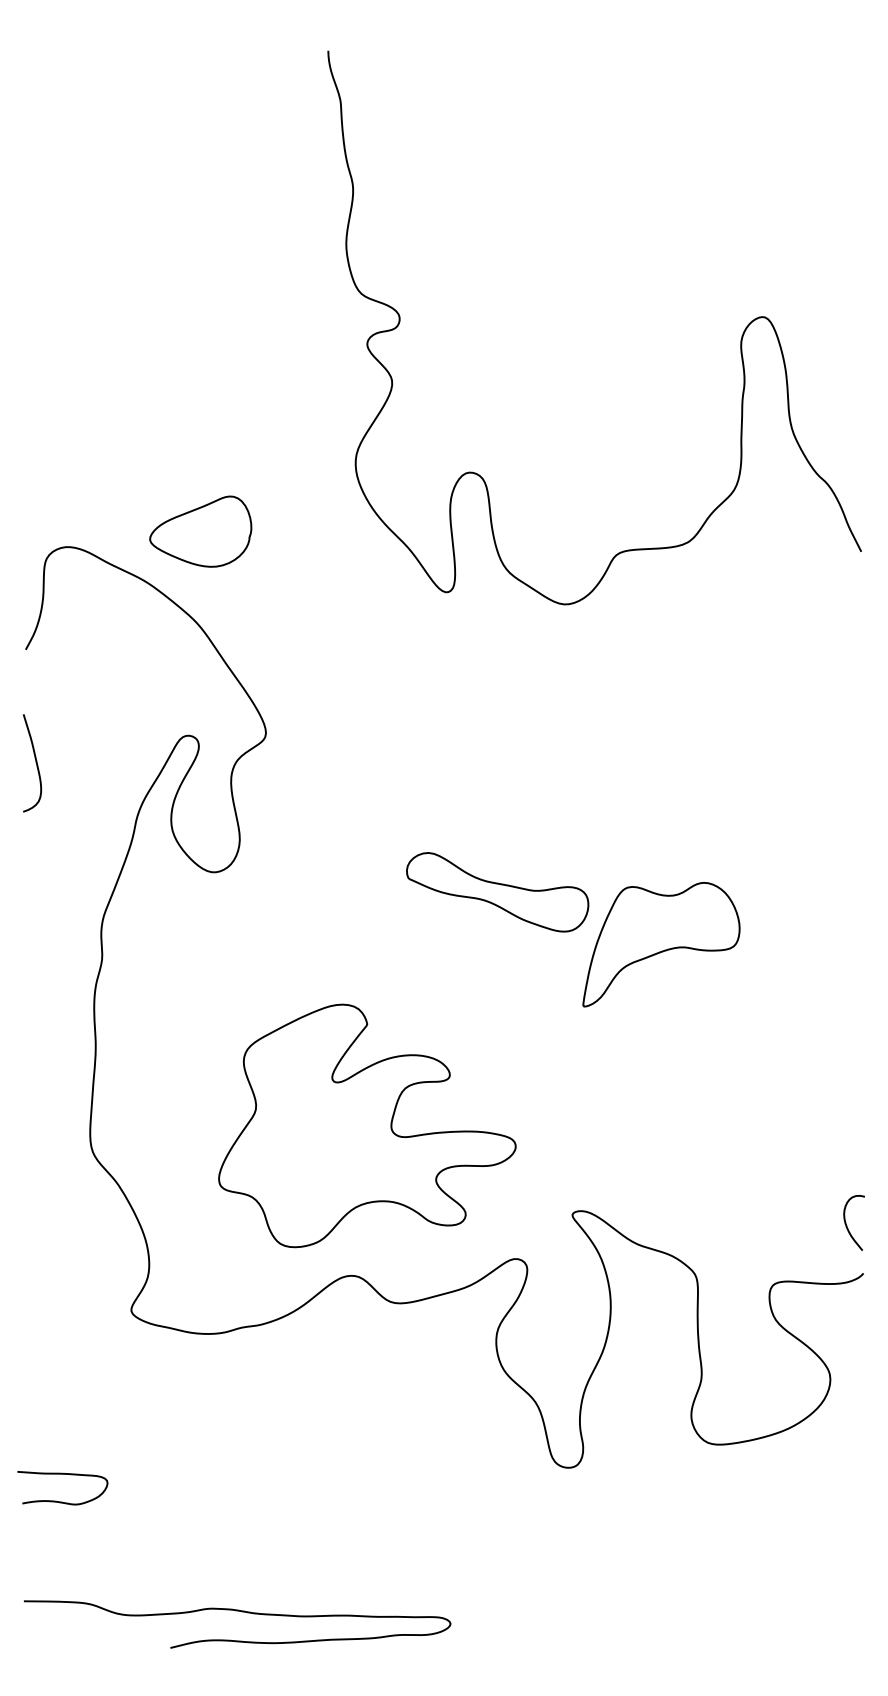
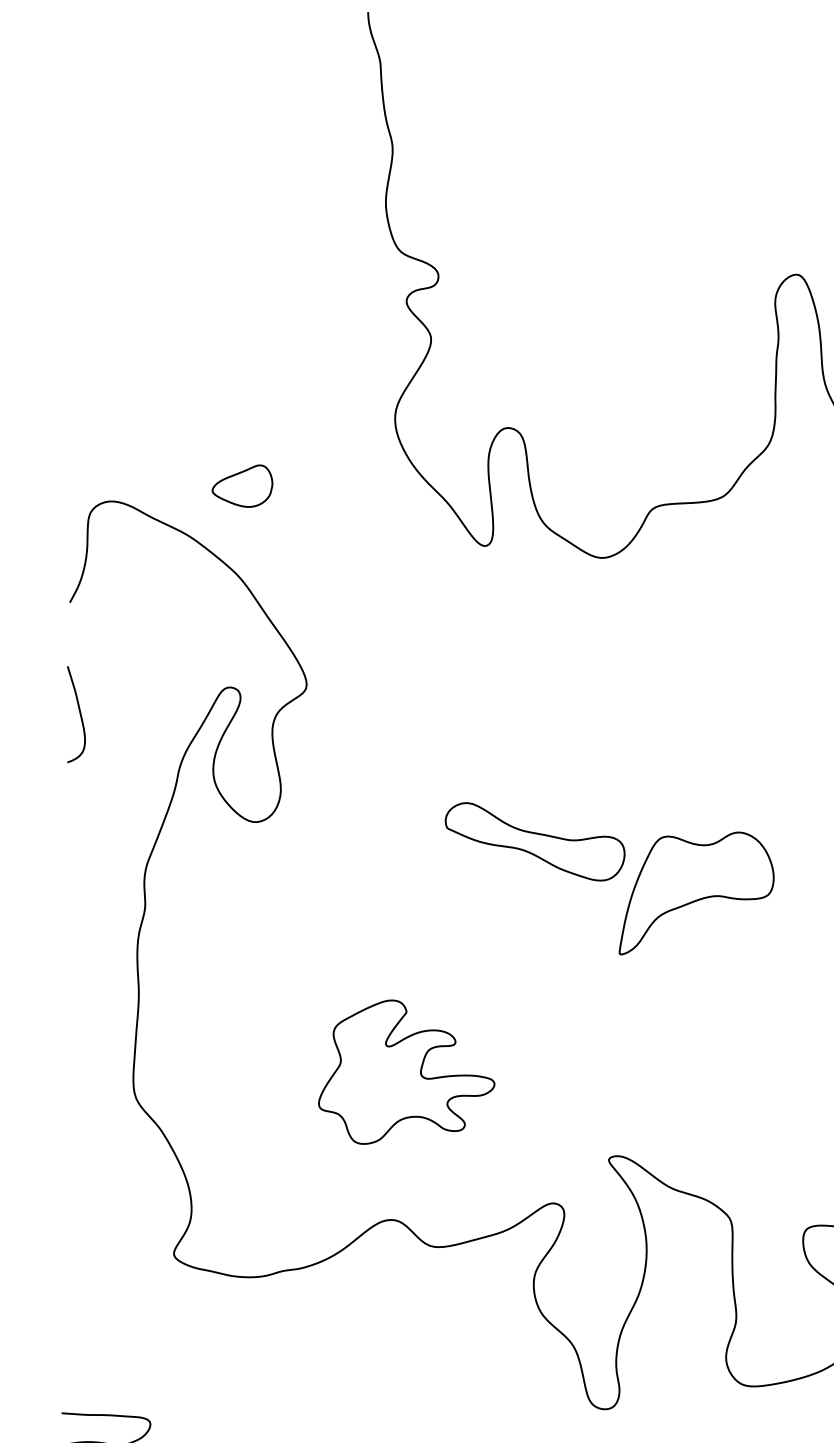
part: (200, 531) -> (242, 486), size x0.6
part: (367, 1125) -> (406, 1071), size x0.6

